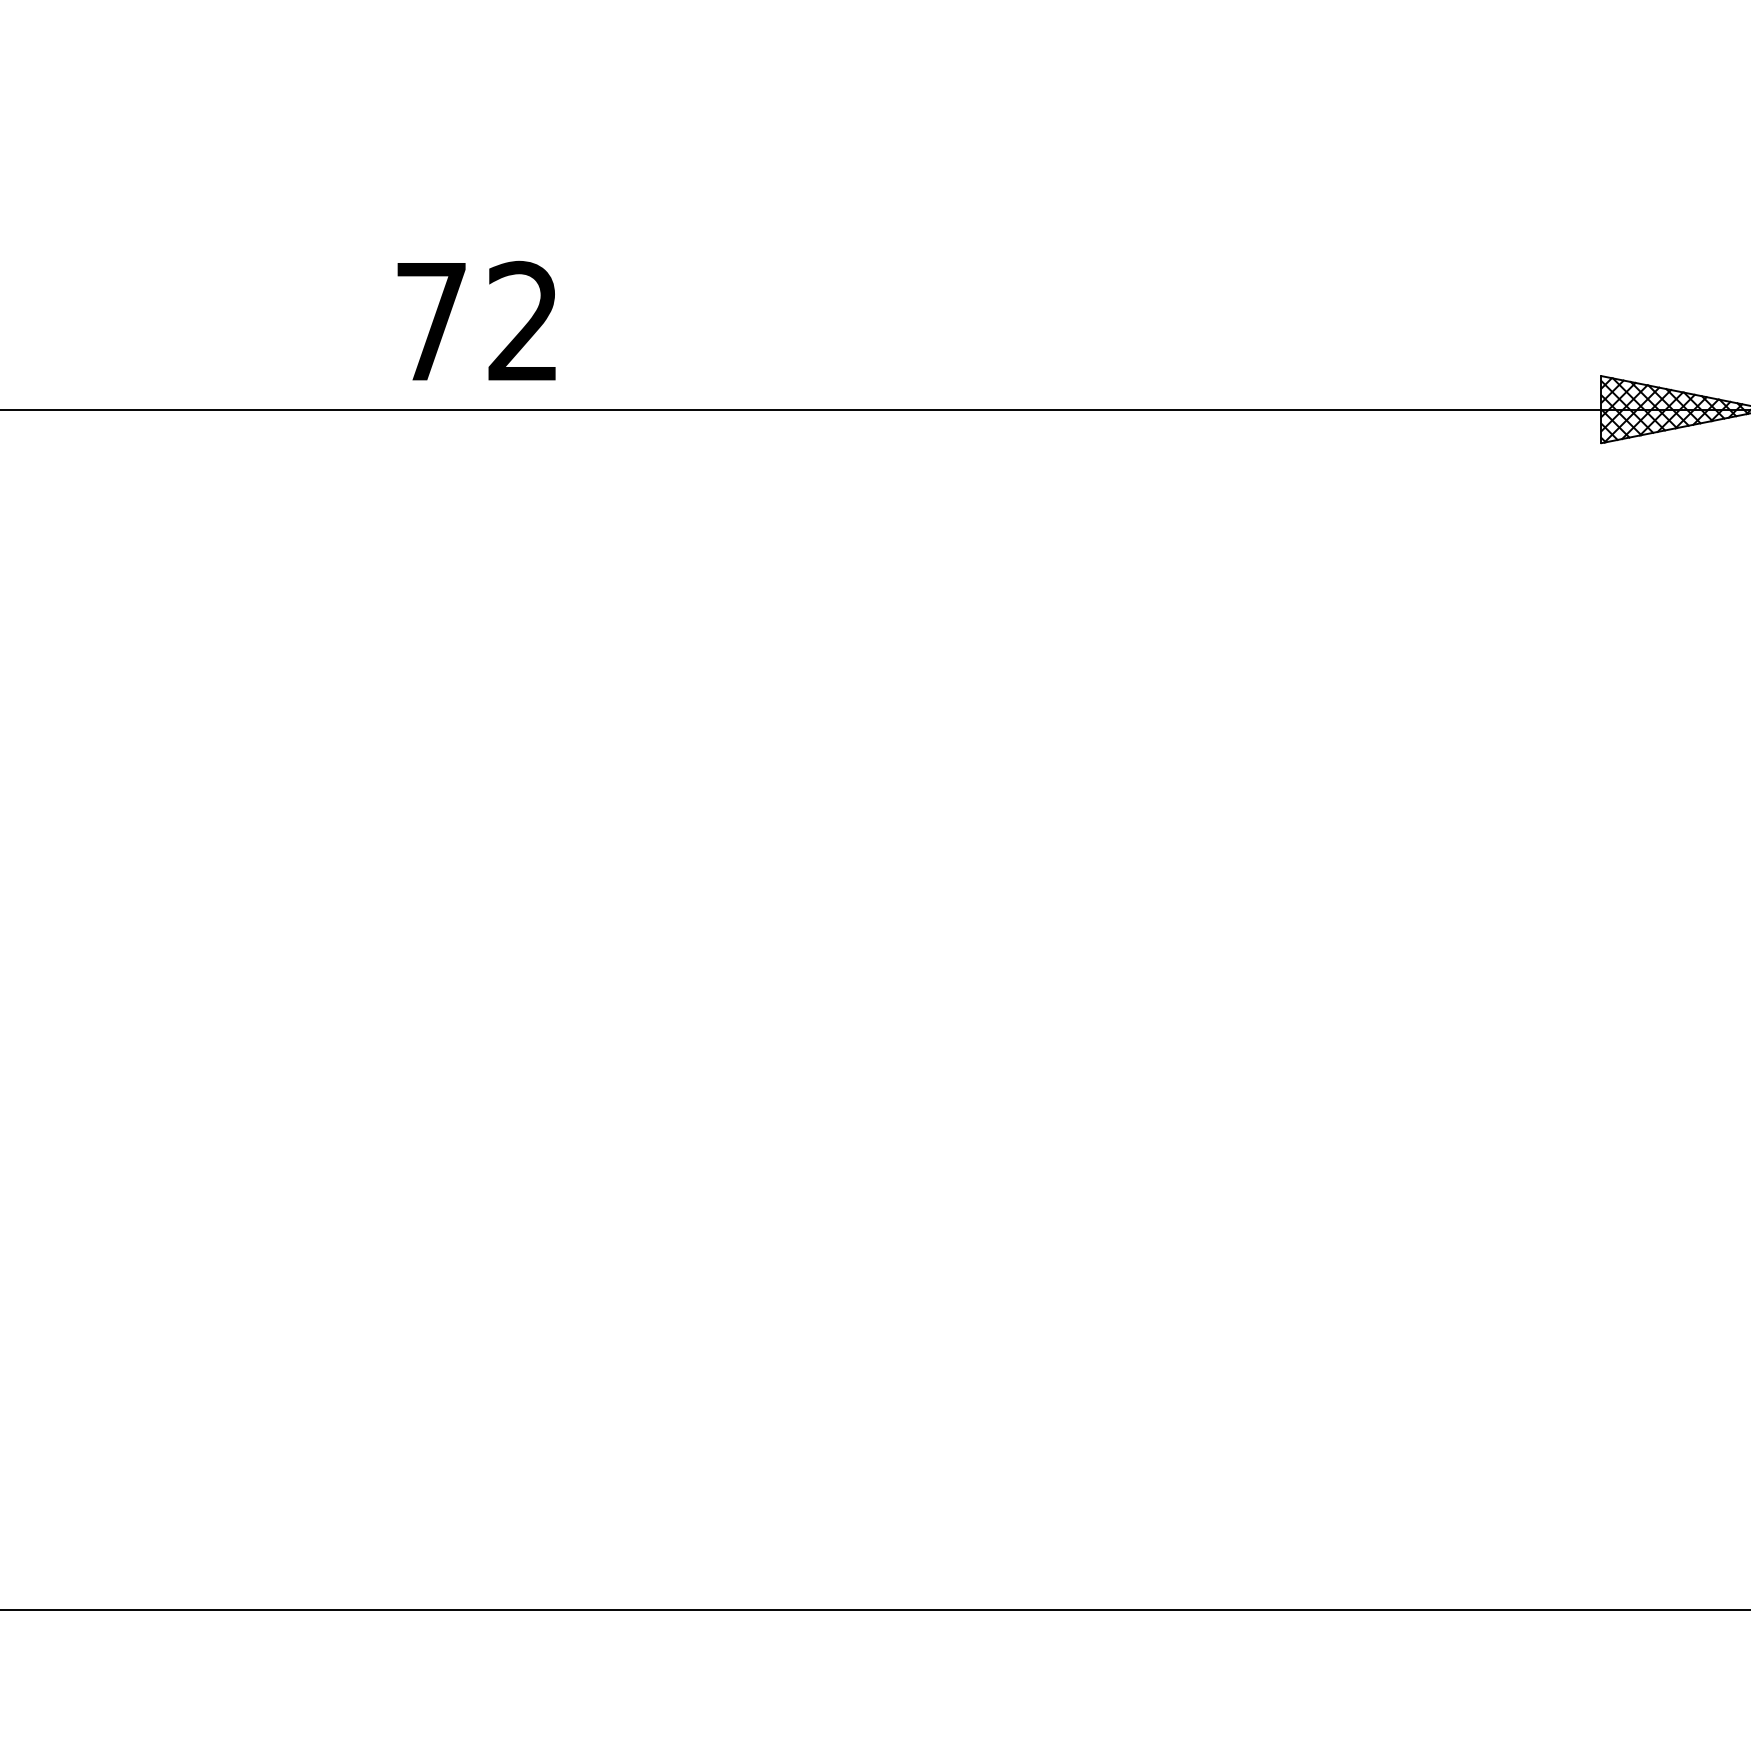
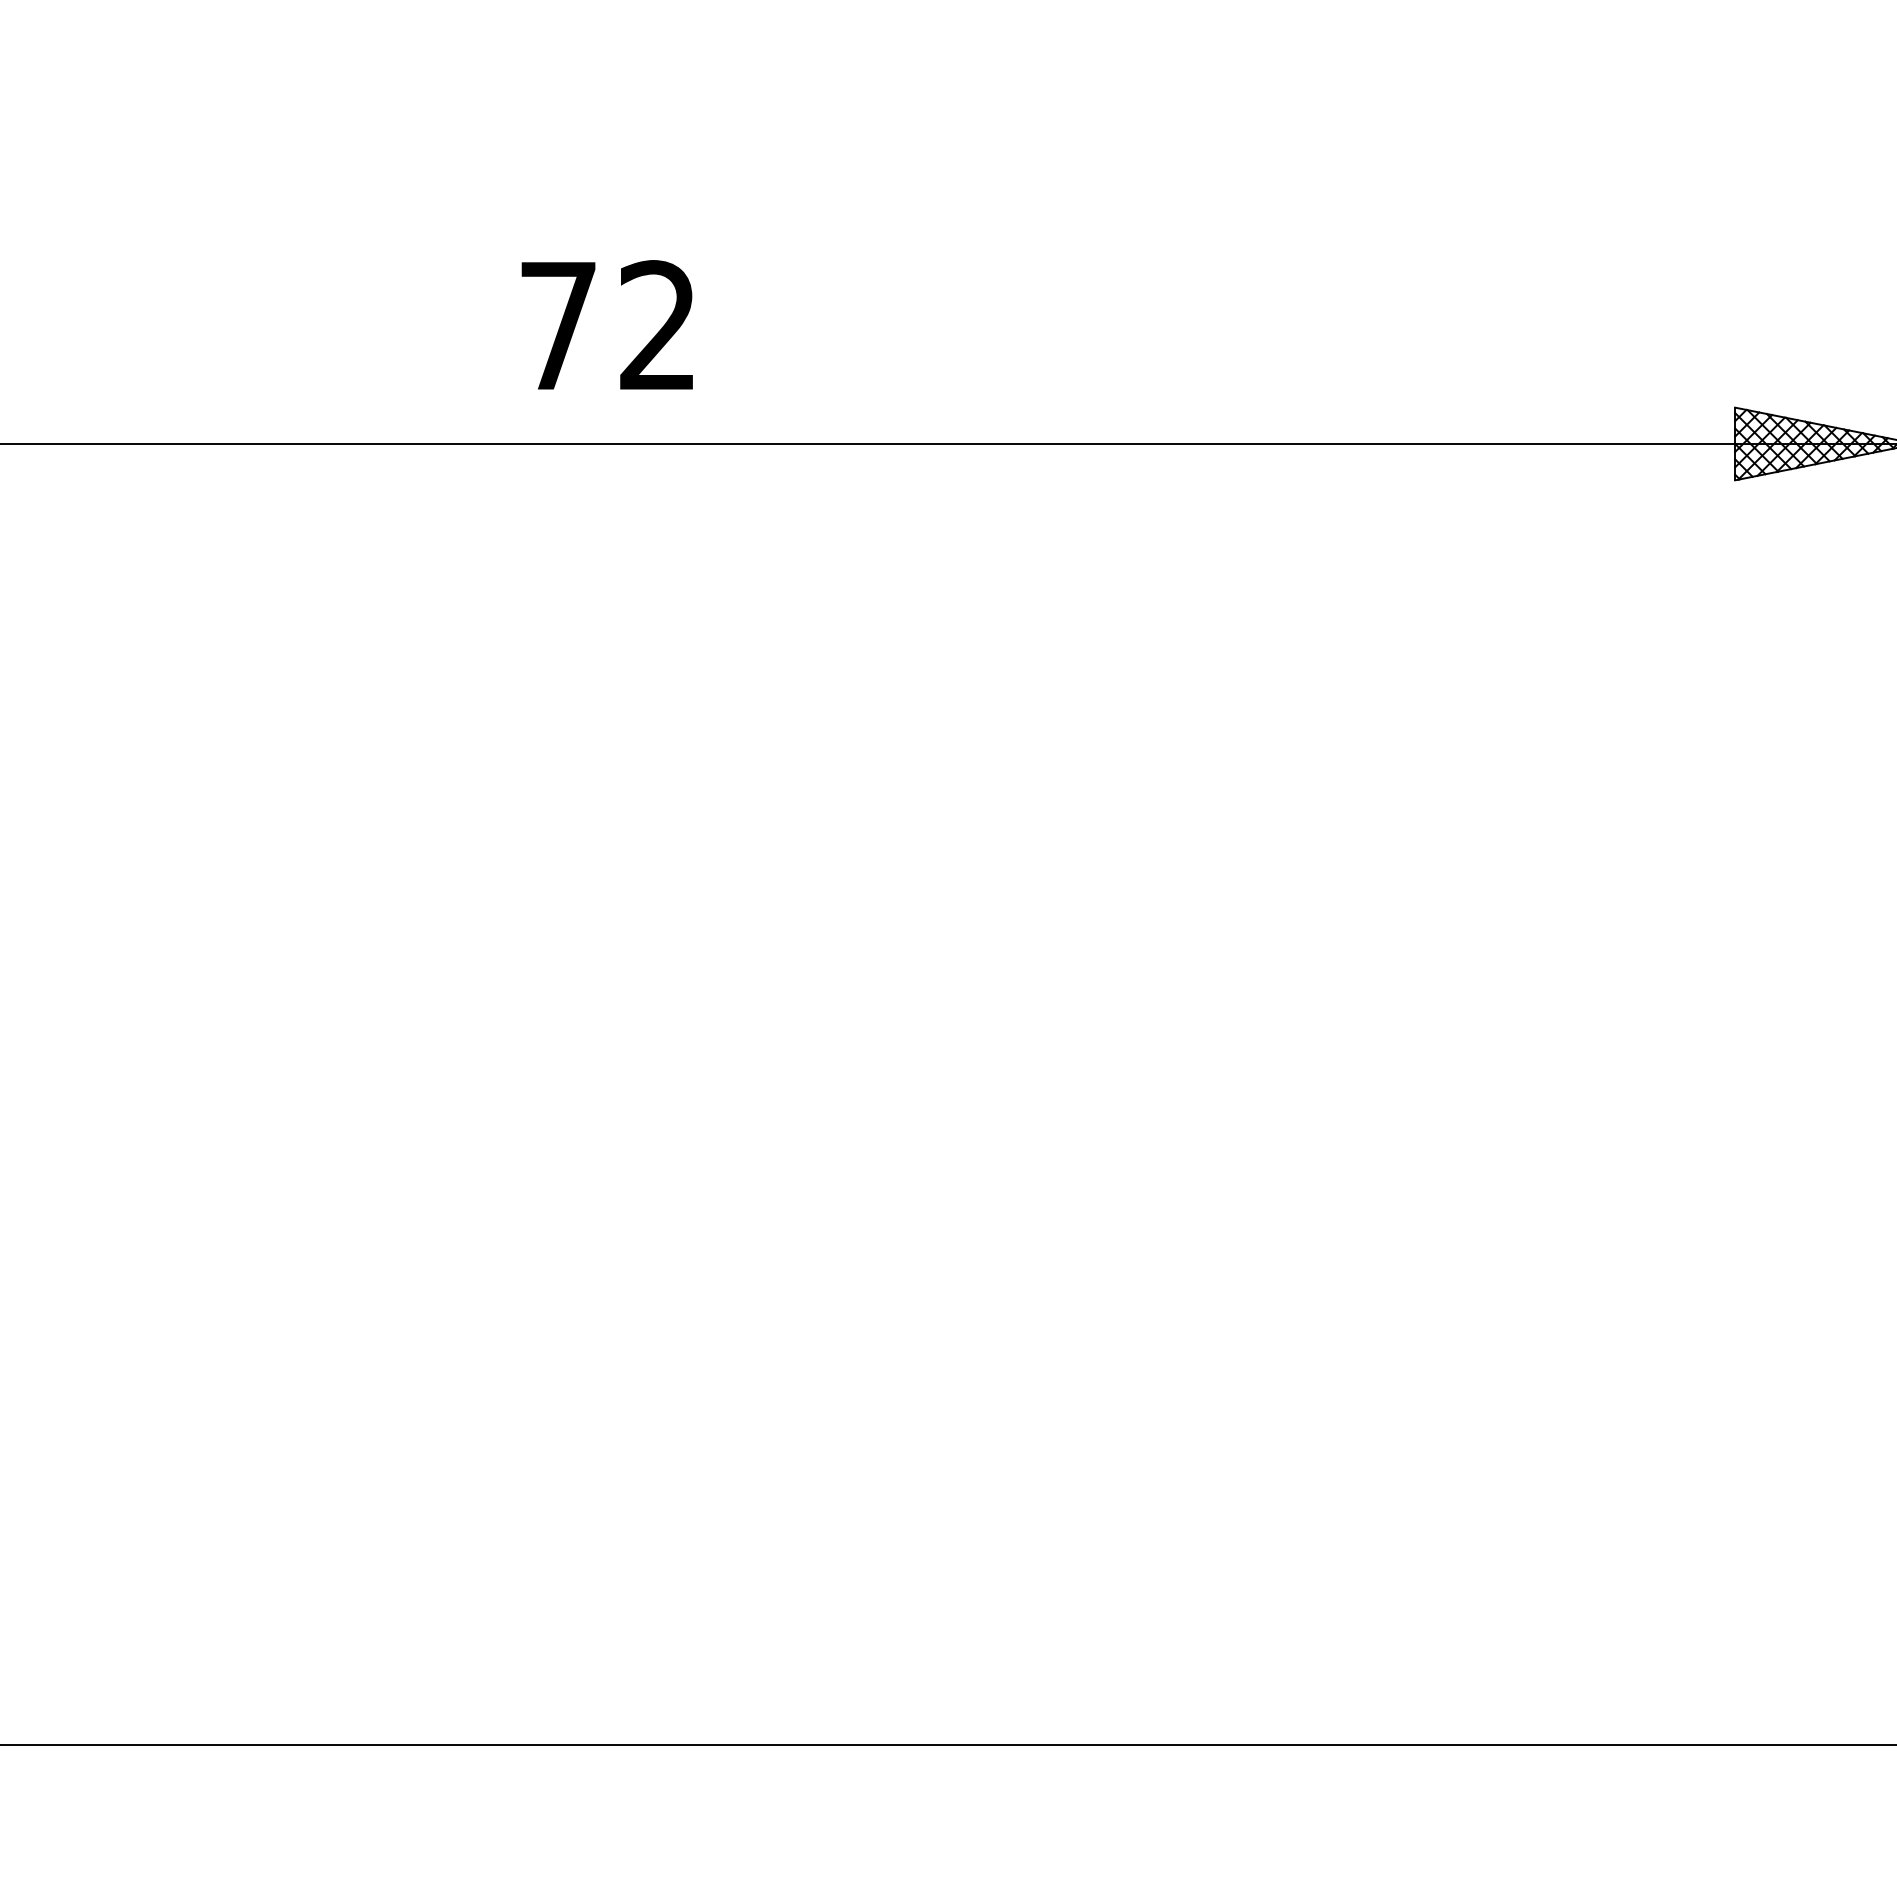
text: (476, 320) -> (607, 324), moved

